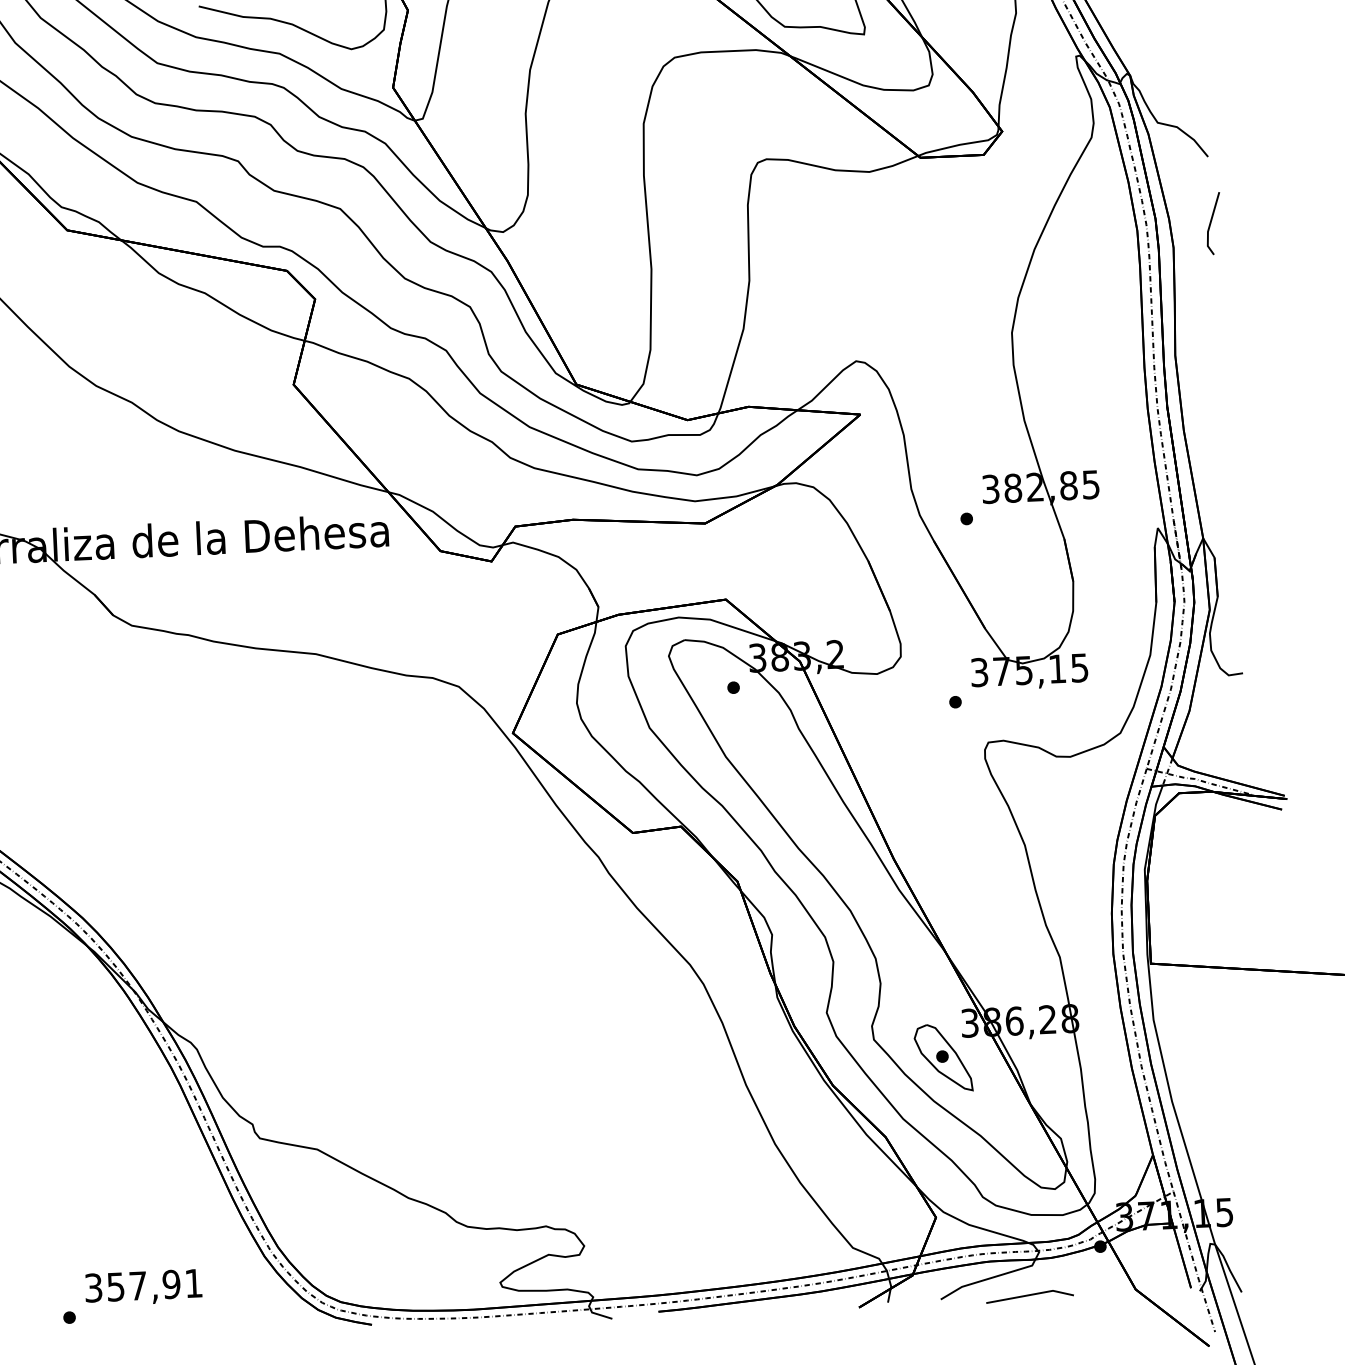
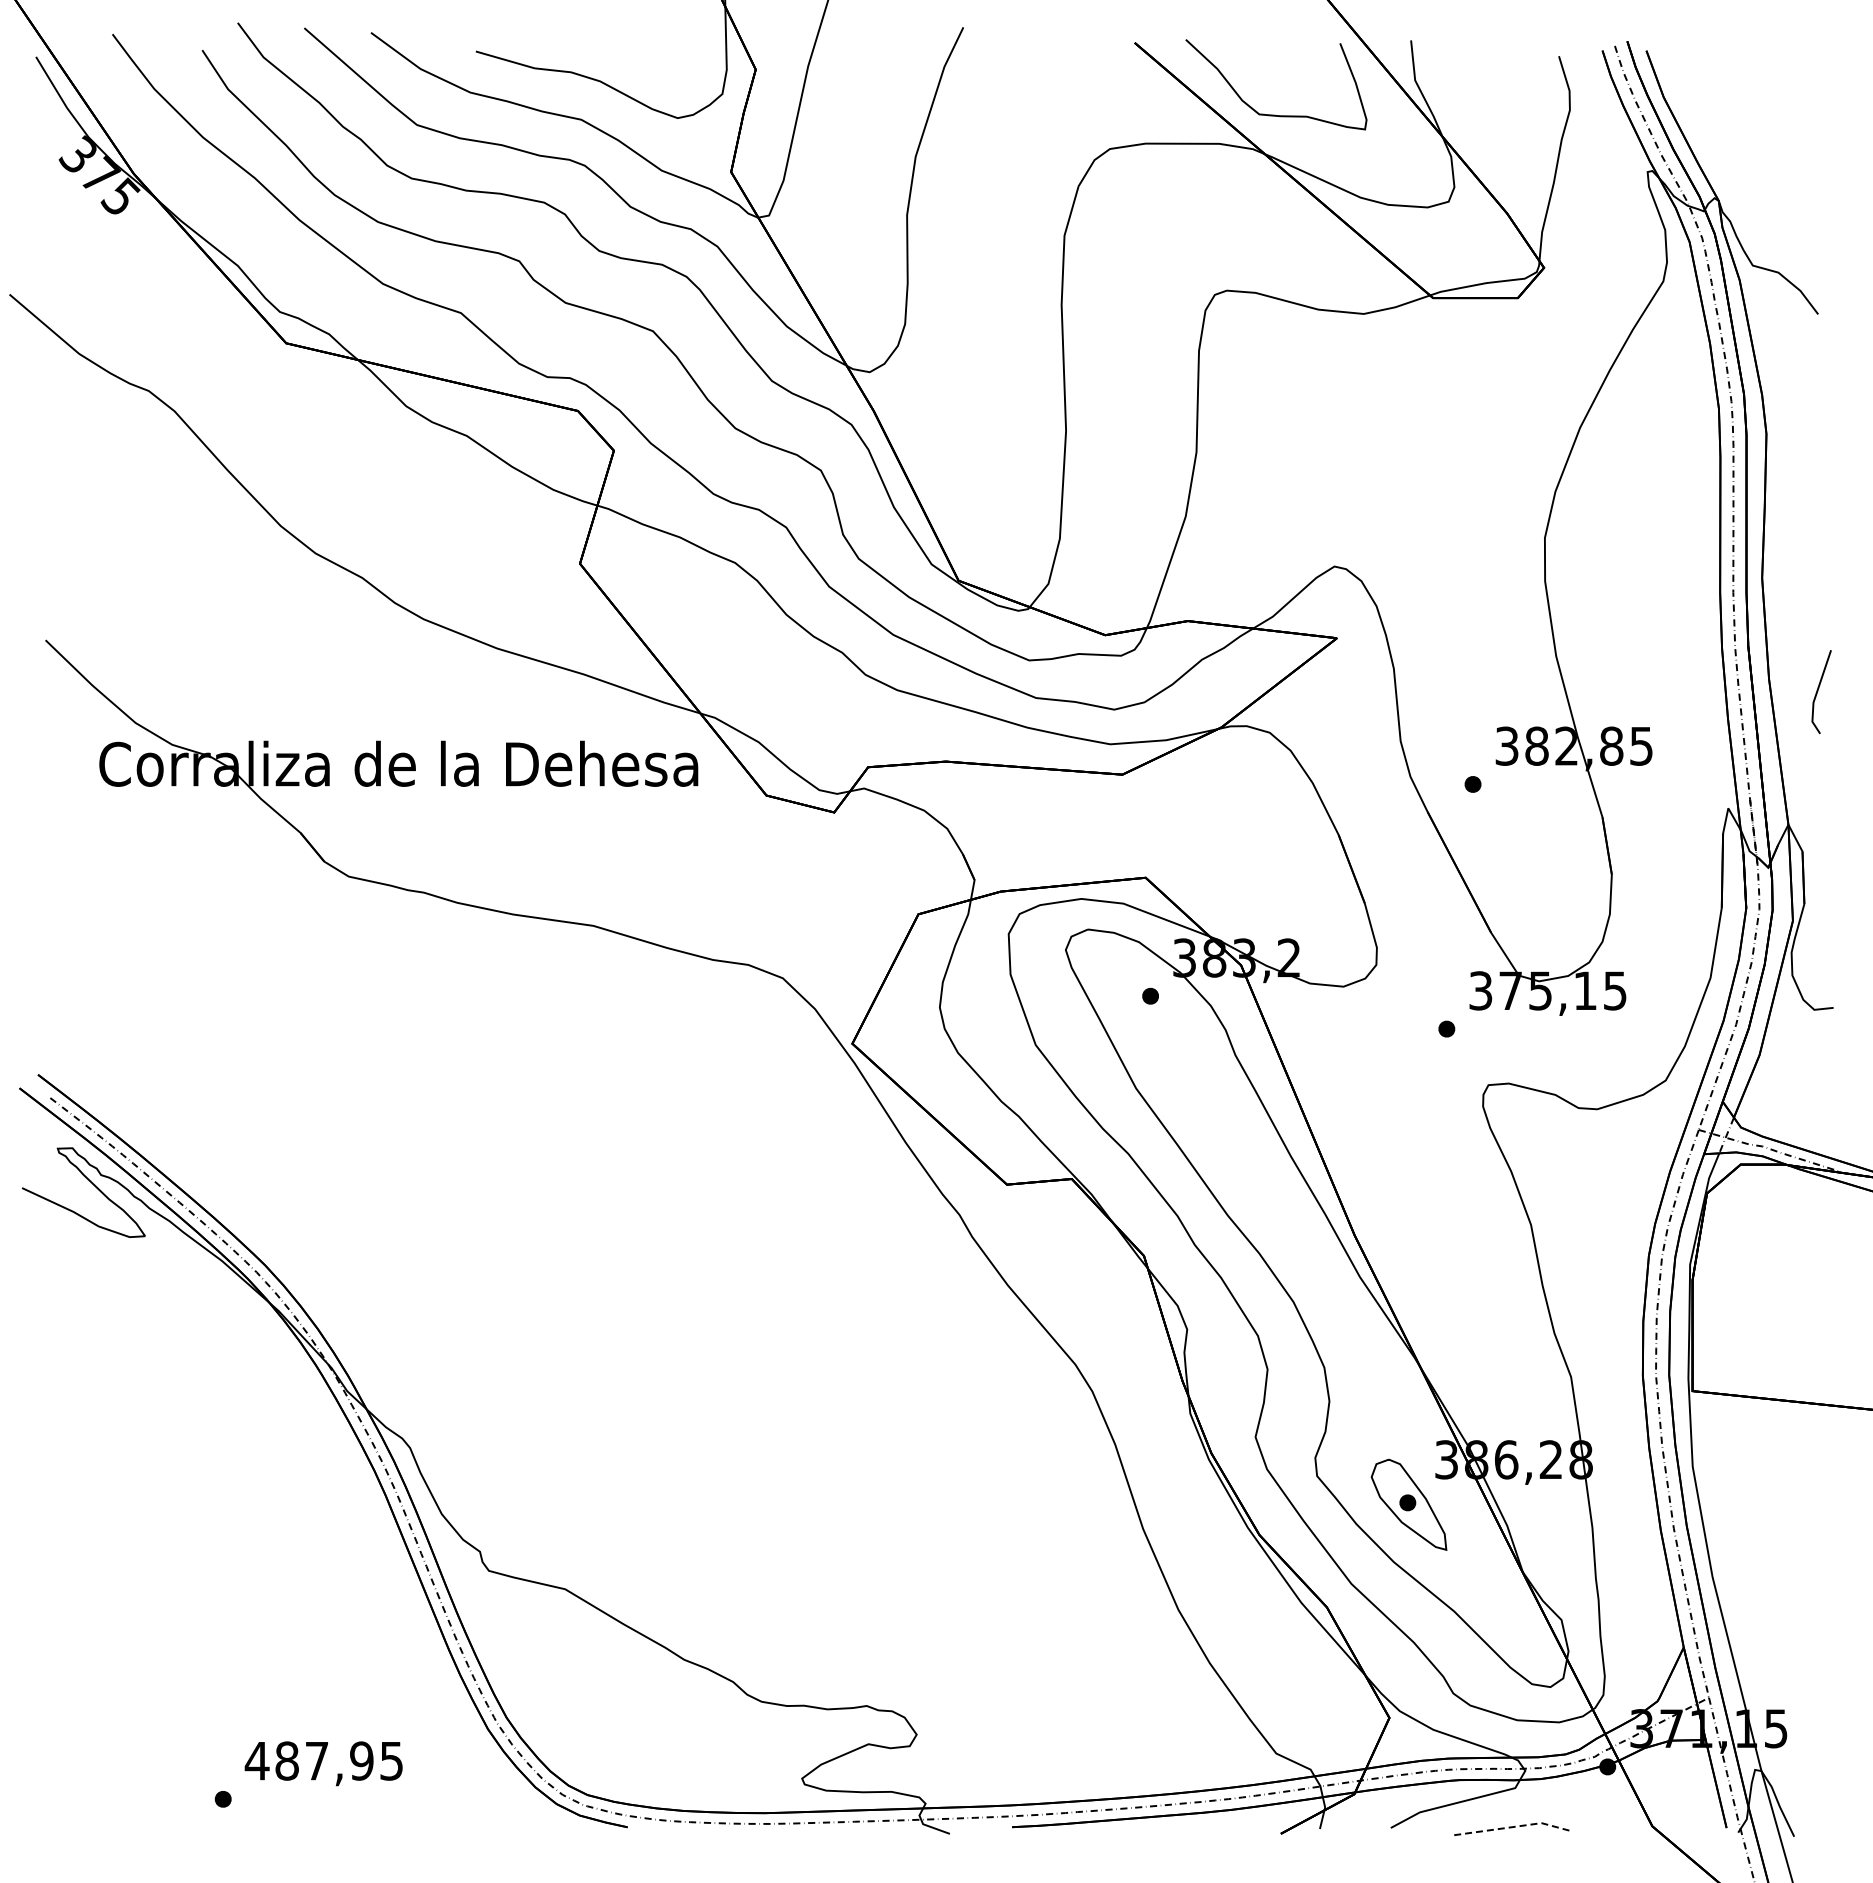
line: (1211, 223) -> (1818, 691), moved
text: (143, 1285) -> (323, 1760), 357,91 -> 487,95
line: (1029, 1295) -> (1510, 1827), solid -> dashed

